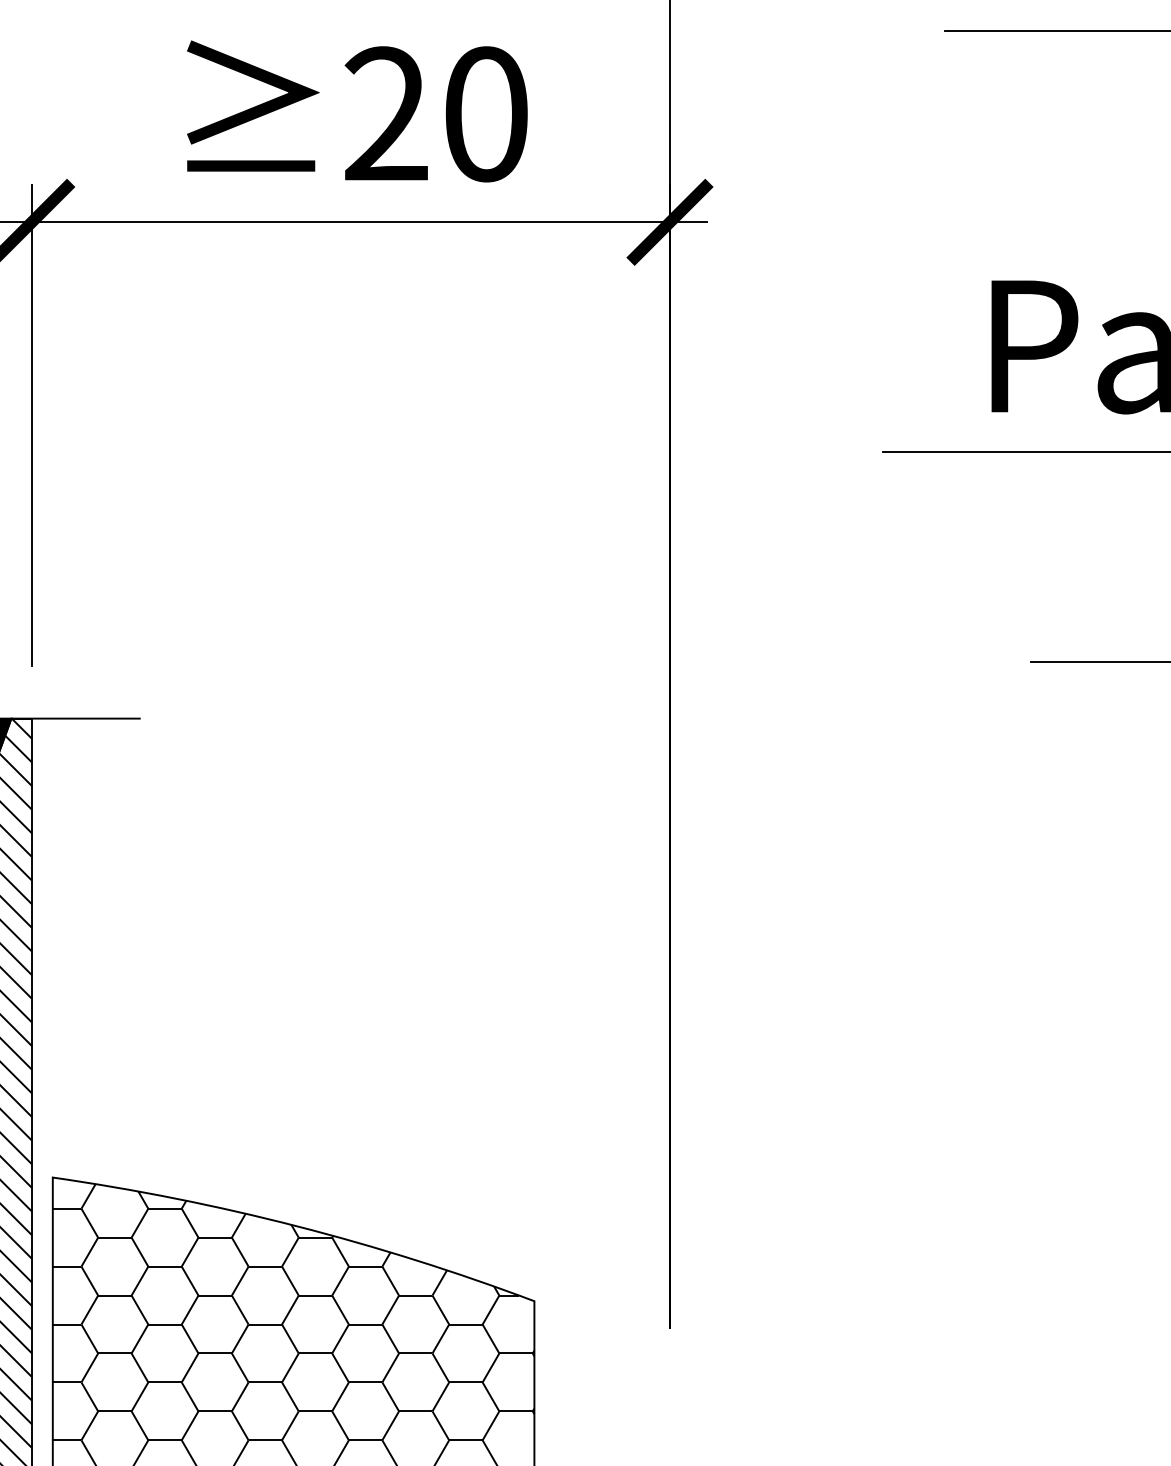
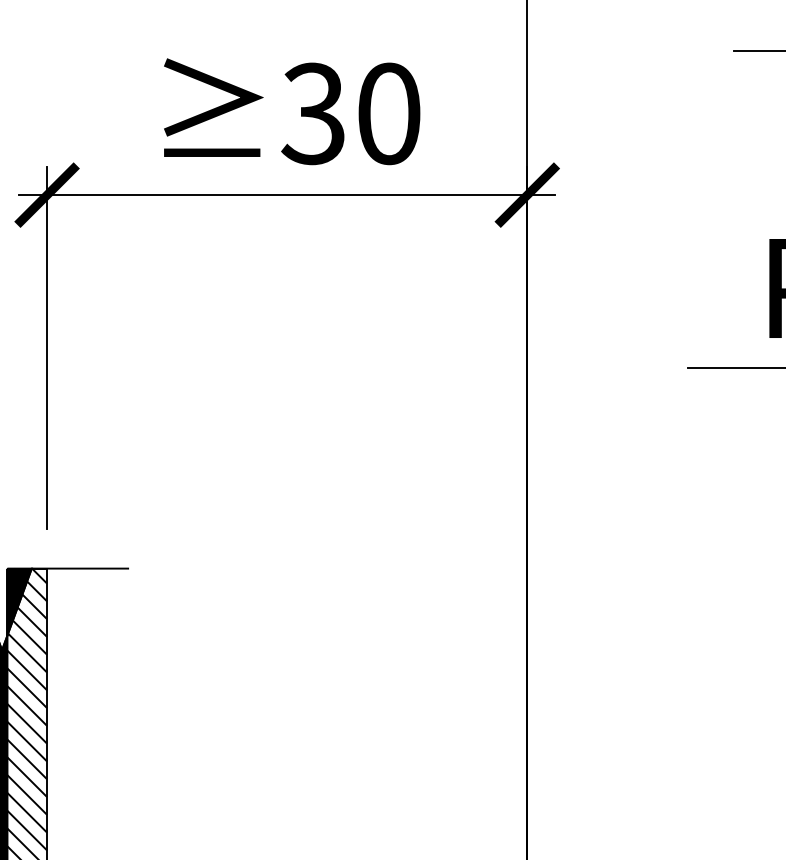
text: (384, 114) -> (312, 114), 20 -> 30

